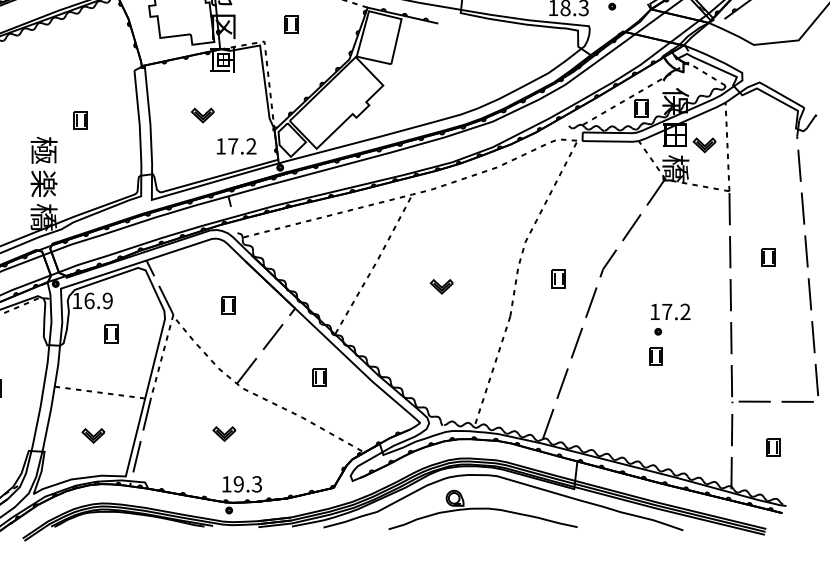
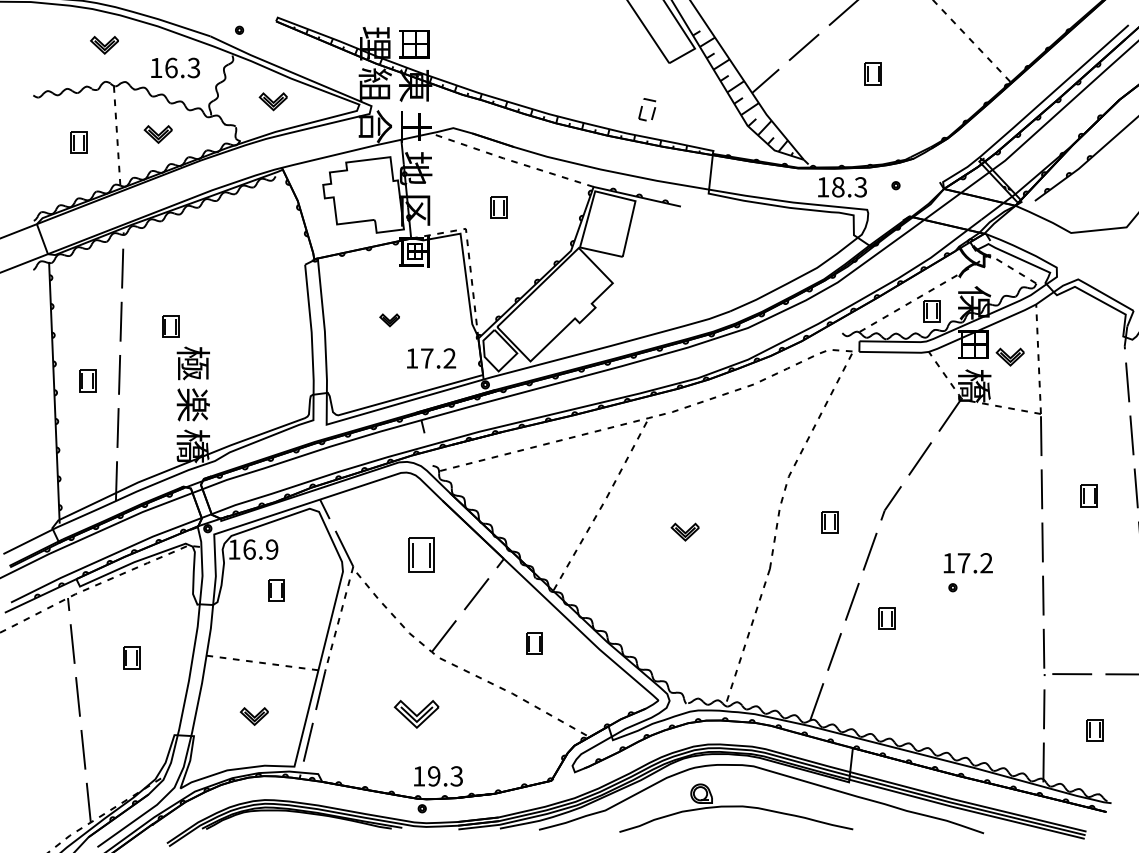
part: (202, 115) -> (389, 320), size x0.7
part: (80, 120) -> (170, 326), moved
part: (228, 305) -> (421, 555), size x1.6
part: (655, 356) -> (886, 618), moved
part: (223, 433) -> (415, 713), size x1.6

